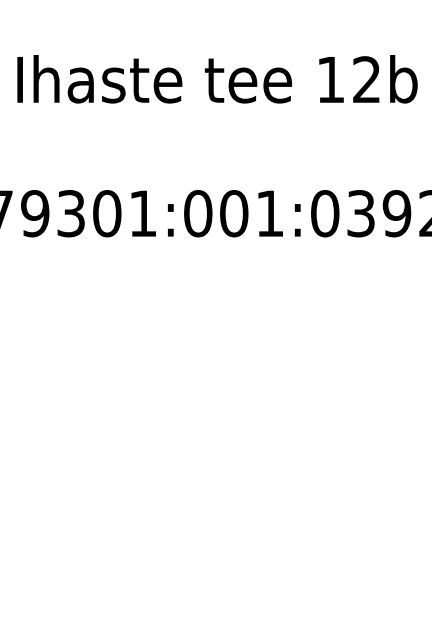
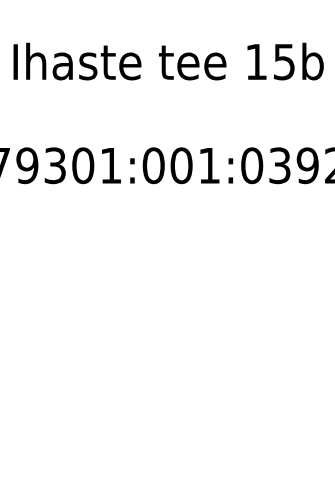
text: (366, 79) -> (284, 61), 12b -> 15b

